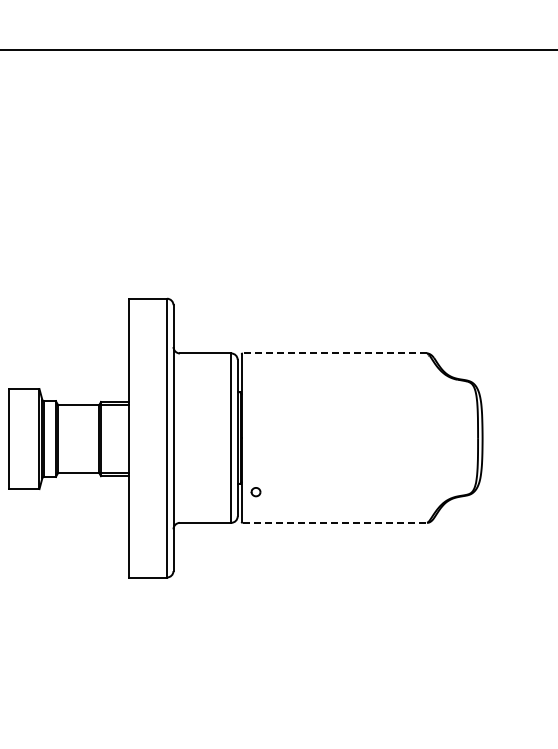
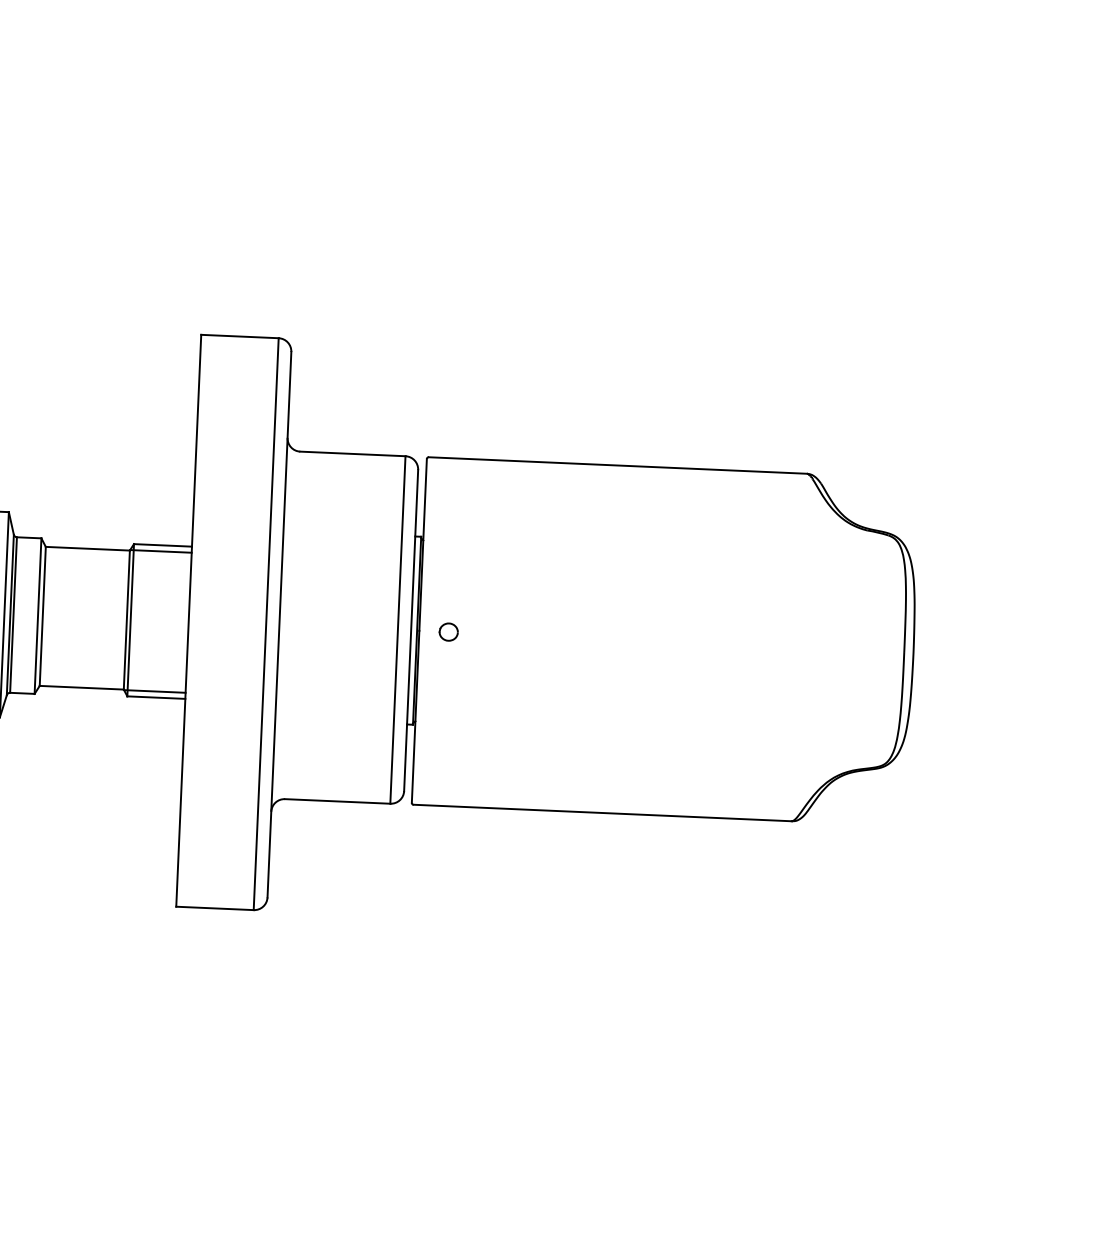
line: (334, 353) -> (617, 465), dashed -> solid
part: (255, 492) -> (447, 632), moved
line: (335, 522) -> (604, 812), dashed -> solid

